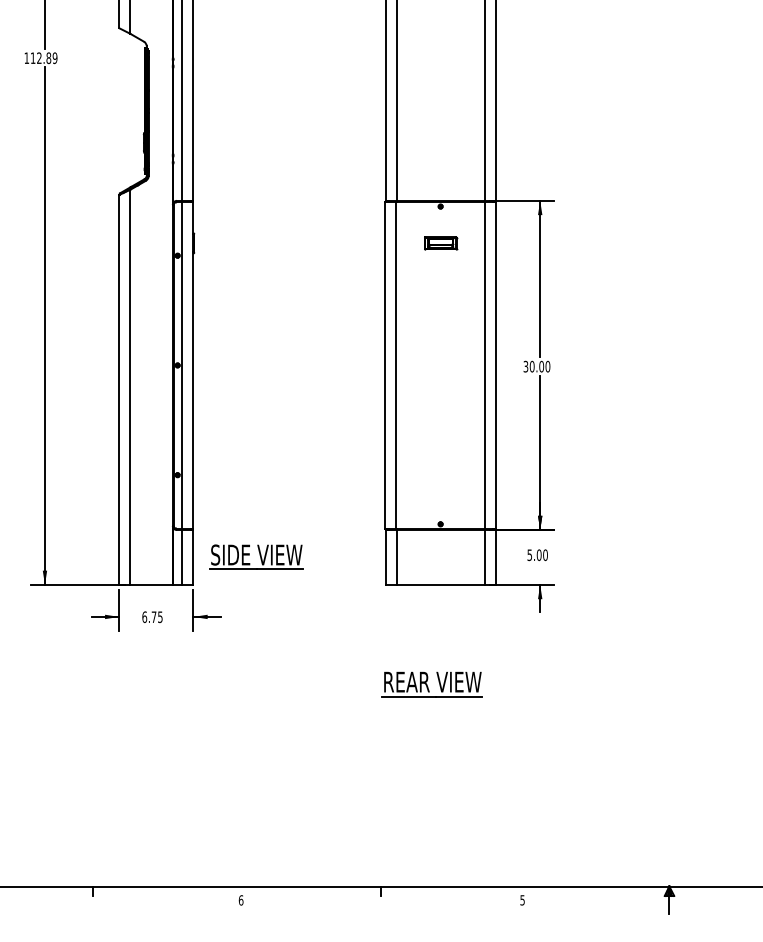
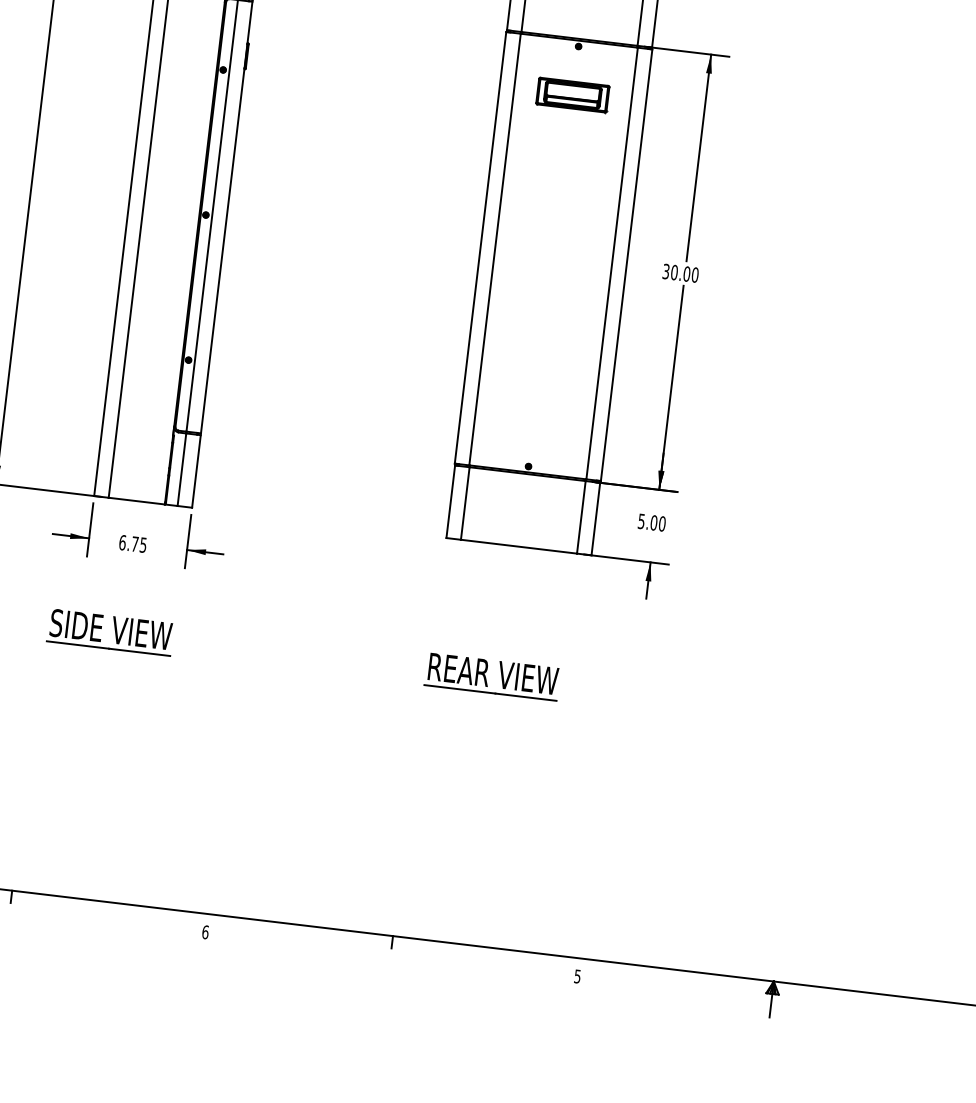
part: (440, 243) -> (572, 95), size x1.67
part: (256, 556) -> (110, 631), moved

